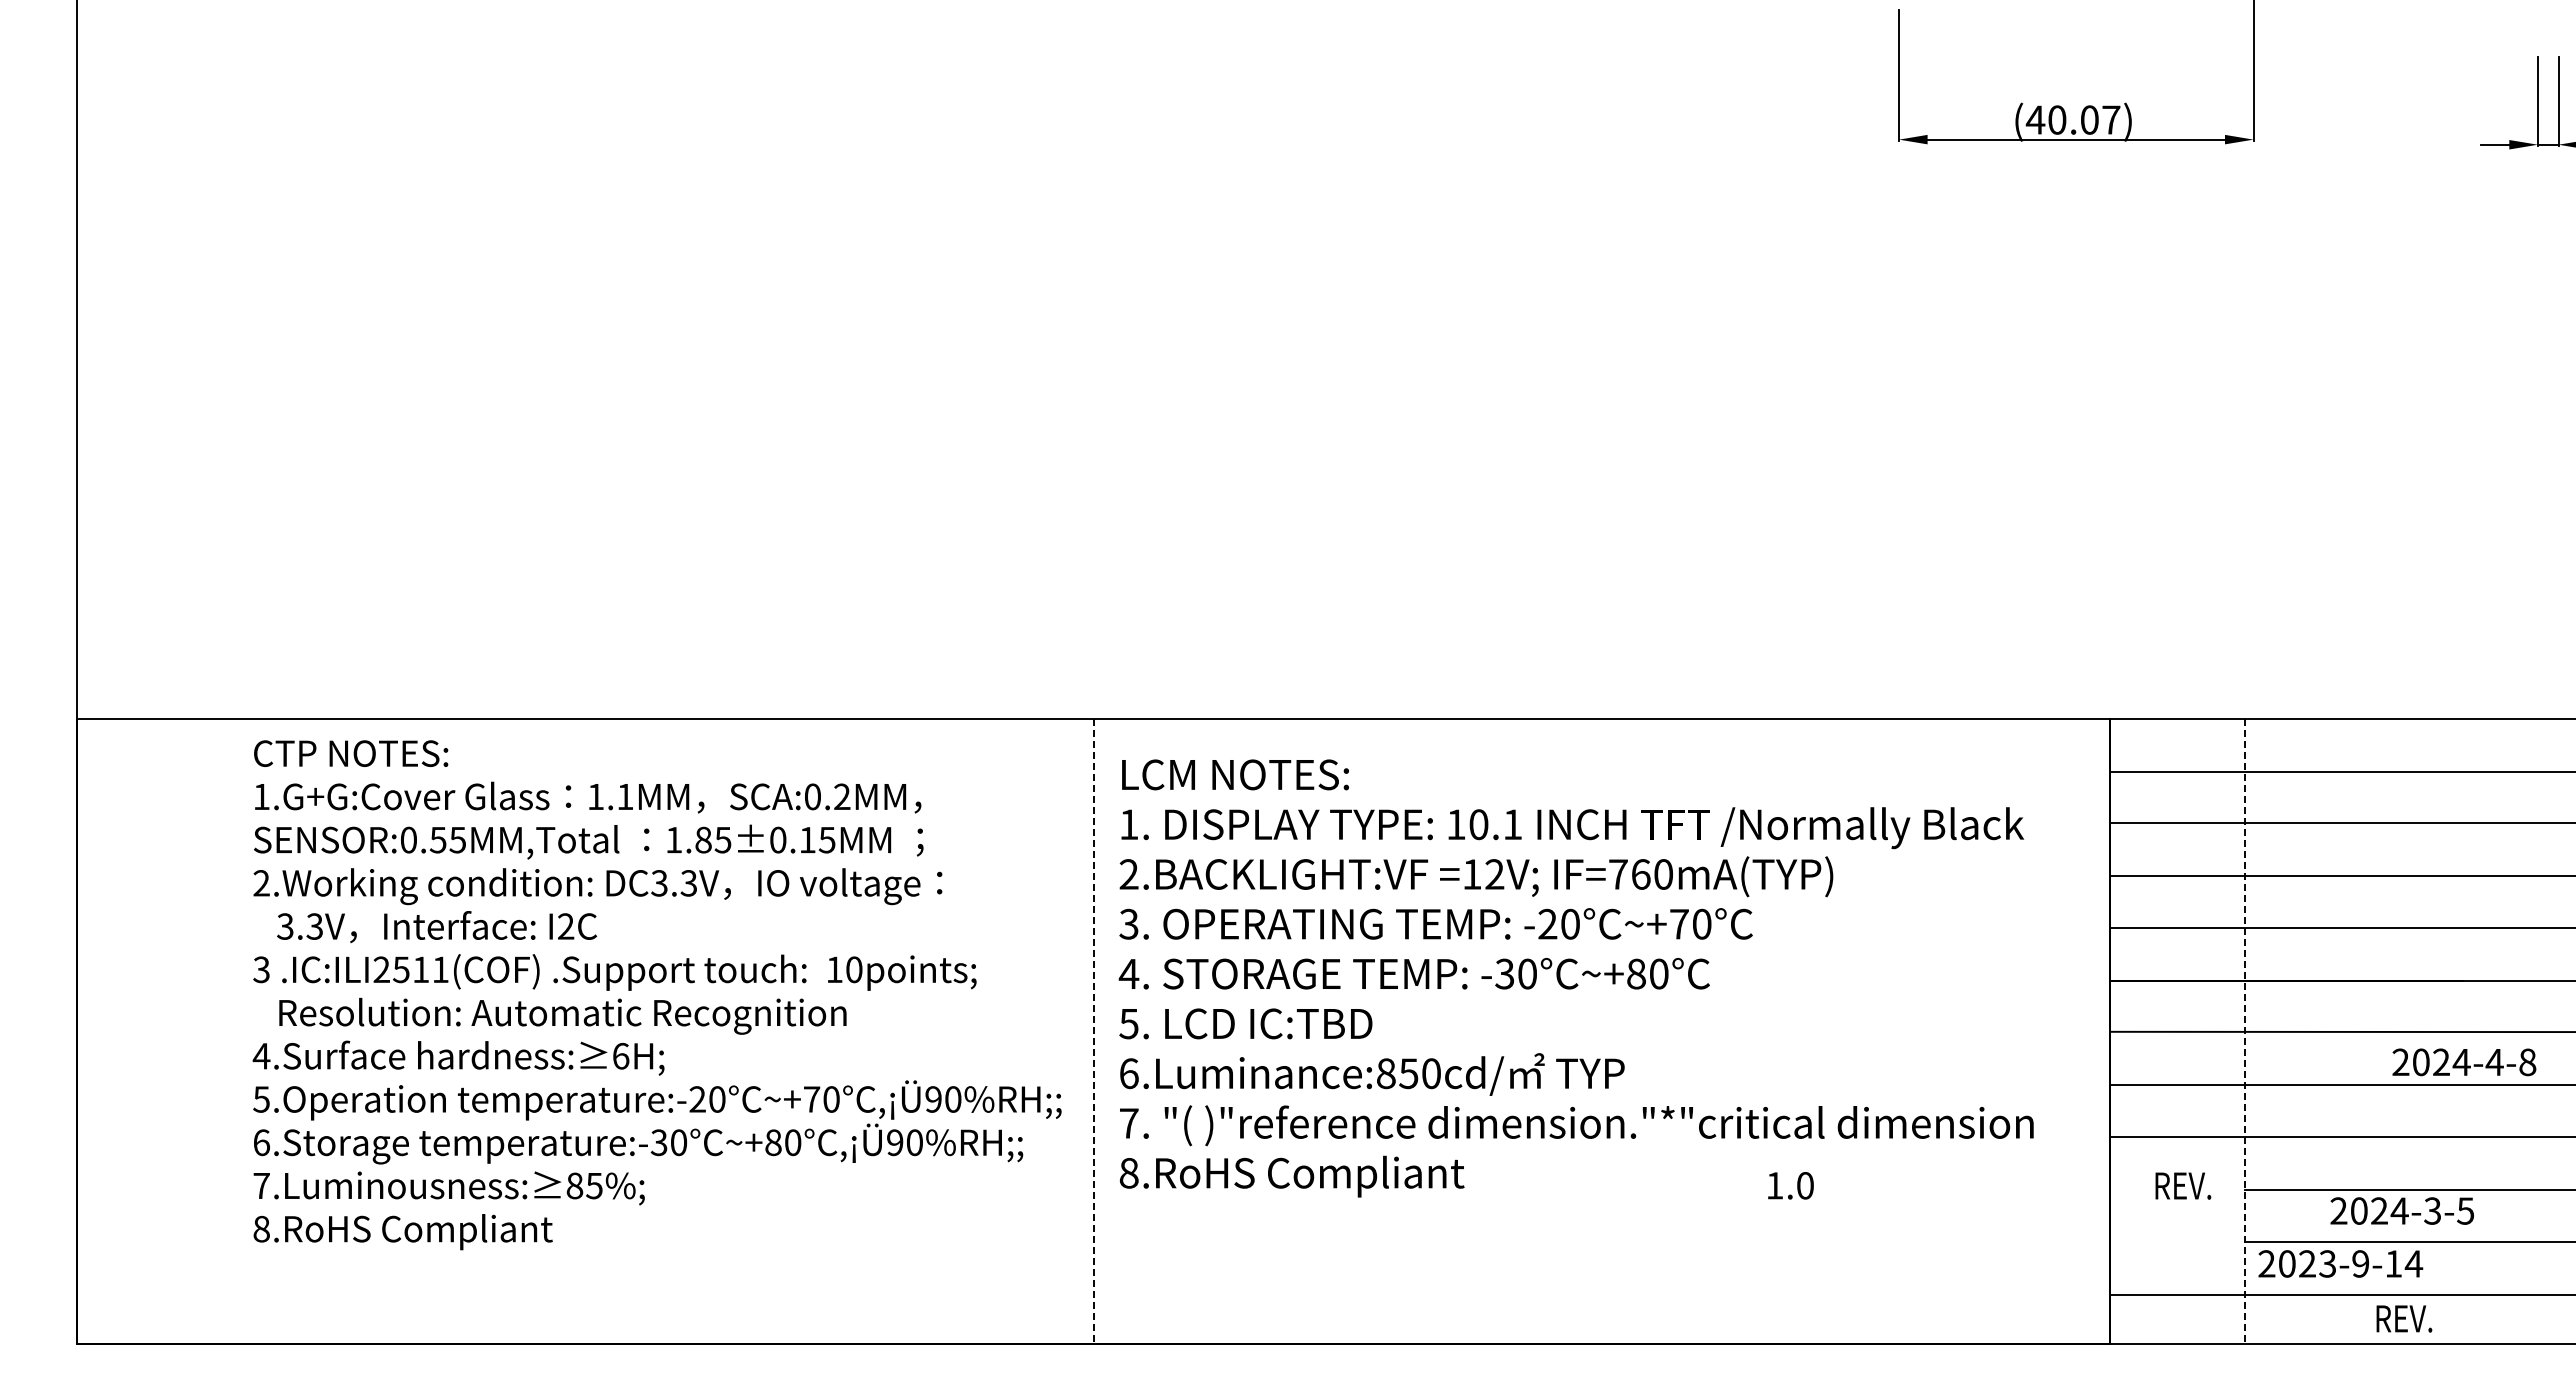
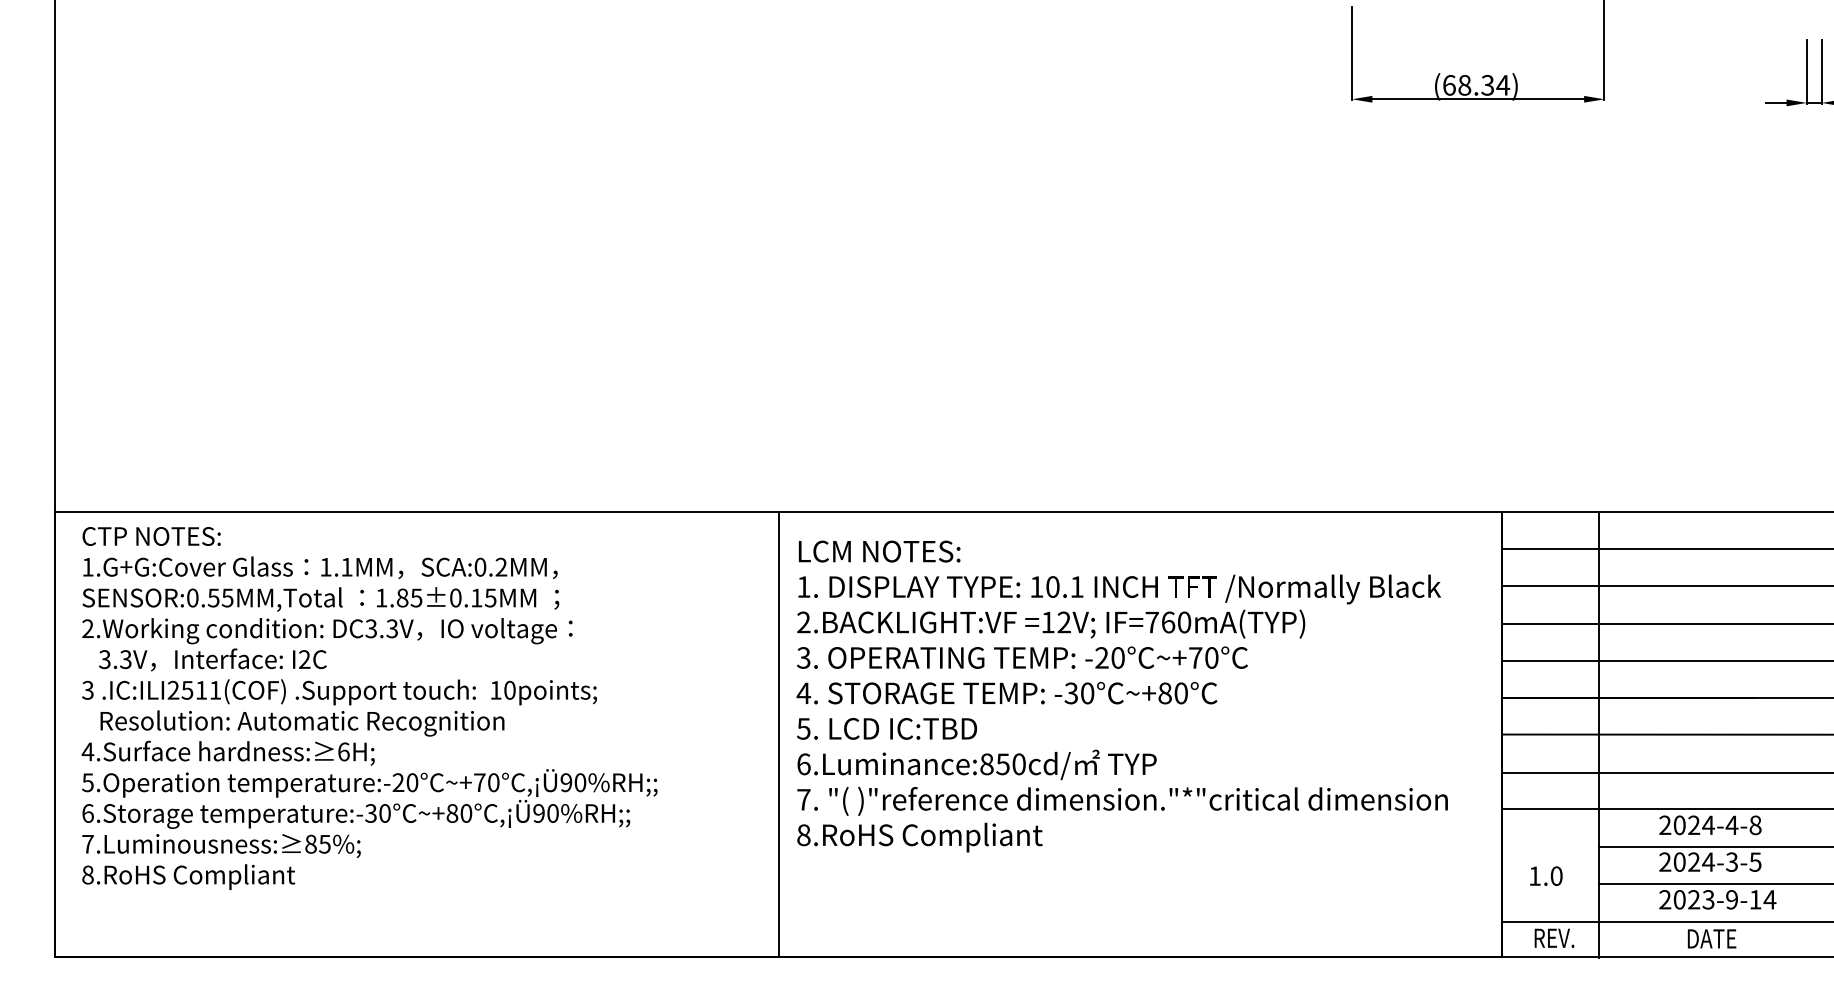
text: (2072, 119) -> (1475, 84), (40.07) -> (68.34)
text: (656, 995) -> (369, 708), moved
line: (1093, 1031) -> (778, 734), dashed -> solid
line: (2245, 1032) -> (1598, 735), dashed -> solid
text: (2464, 1062) -> (1710, 825), moved
text: (1790, 1185) -> (1546, 875), moved
text: (2183, 1185) -> (1554, 937), moved
text: (2340, 1263) -> (1717, 899), moved
text: (2404, 1318) -> (1711, 938), REV. -> DATE

